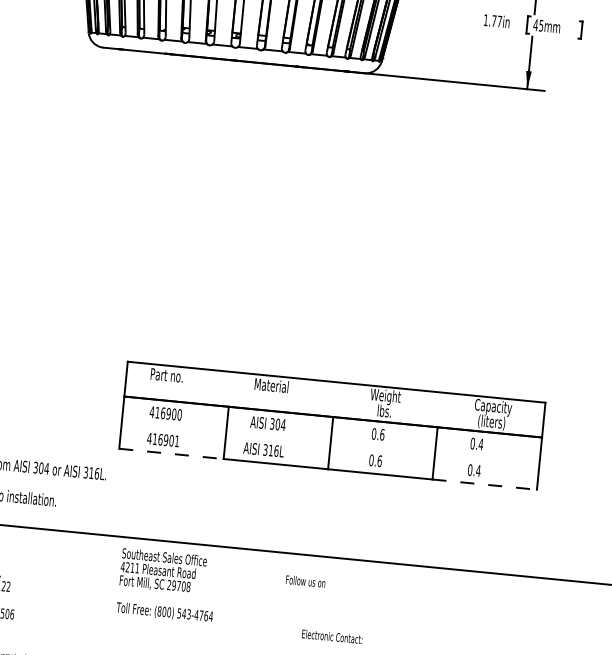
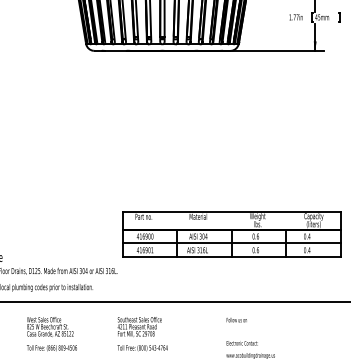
line: (330, 443) -> (231, 243), added
line: (172, 454) -> (150, 257), dashed -> solid
line: (485, 485) -> (313, 257), dashed -> solid
text: (305, 582) -> (236, 320), moved
text: (167, 586) -> (142, 334), moved

